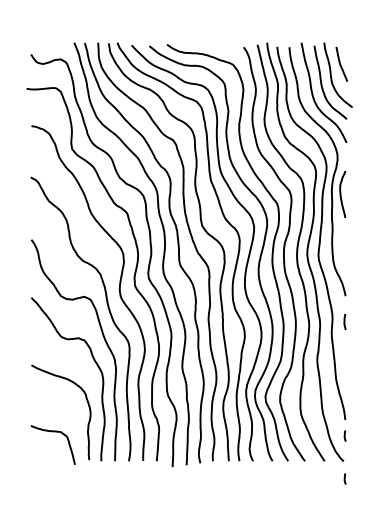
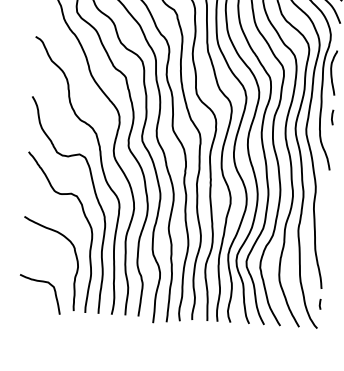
line: (344, 321) -> (332, 117), moved
line: (344, 478) -> (316, 344), removed

